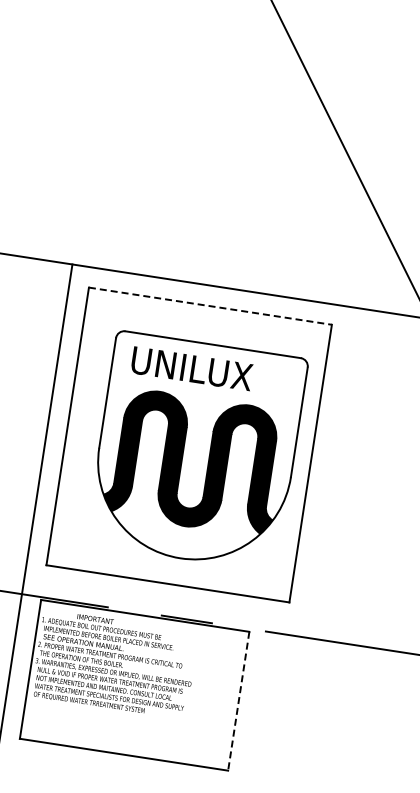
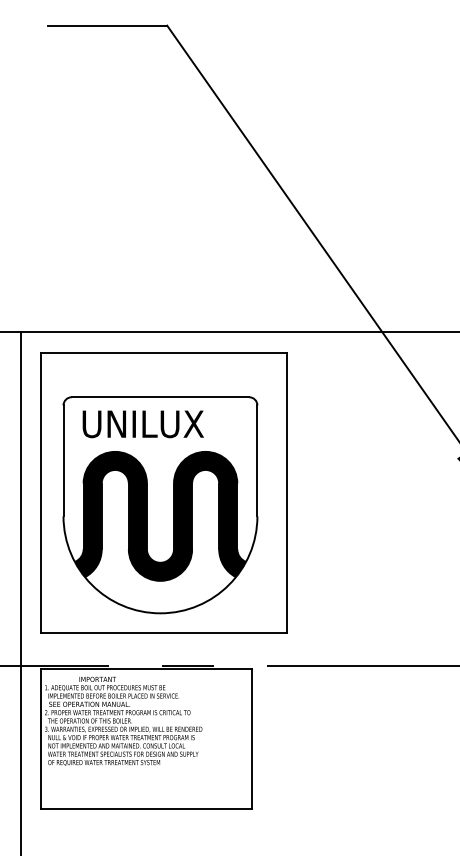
line: (209, 306) -> (163, 352), dashed -> solid
part: (196, 451) -> (160, 505), moved
line: (238, 701) -> (251, 739), dashed -> solid

